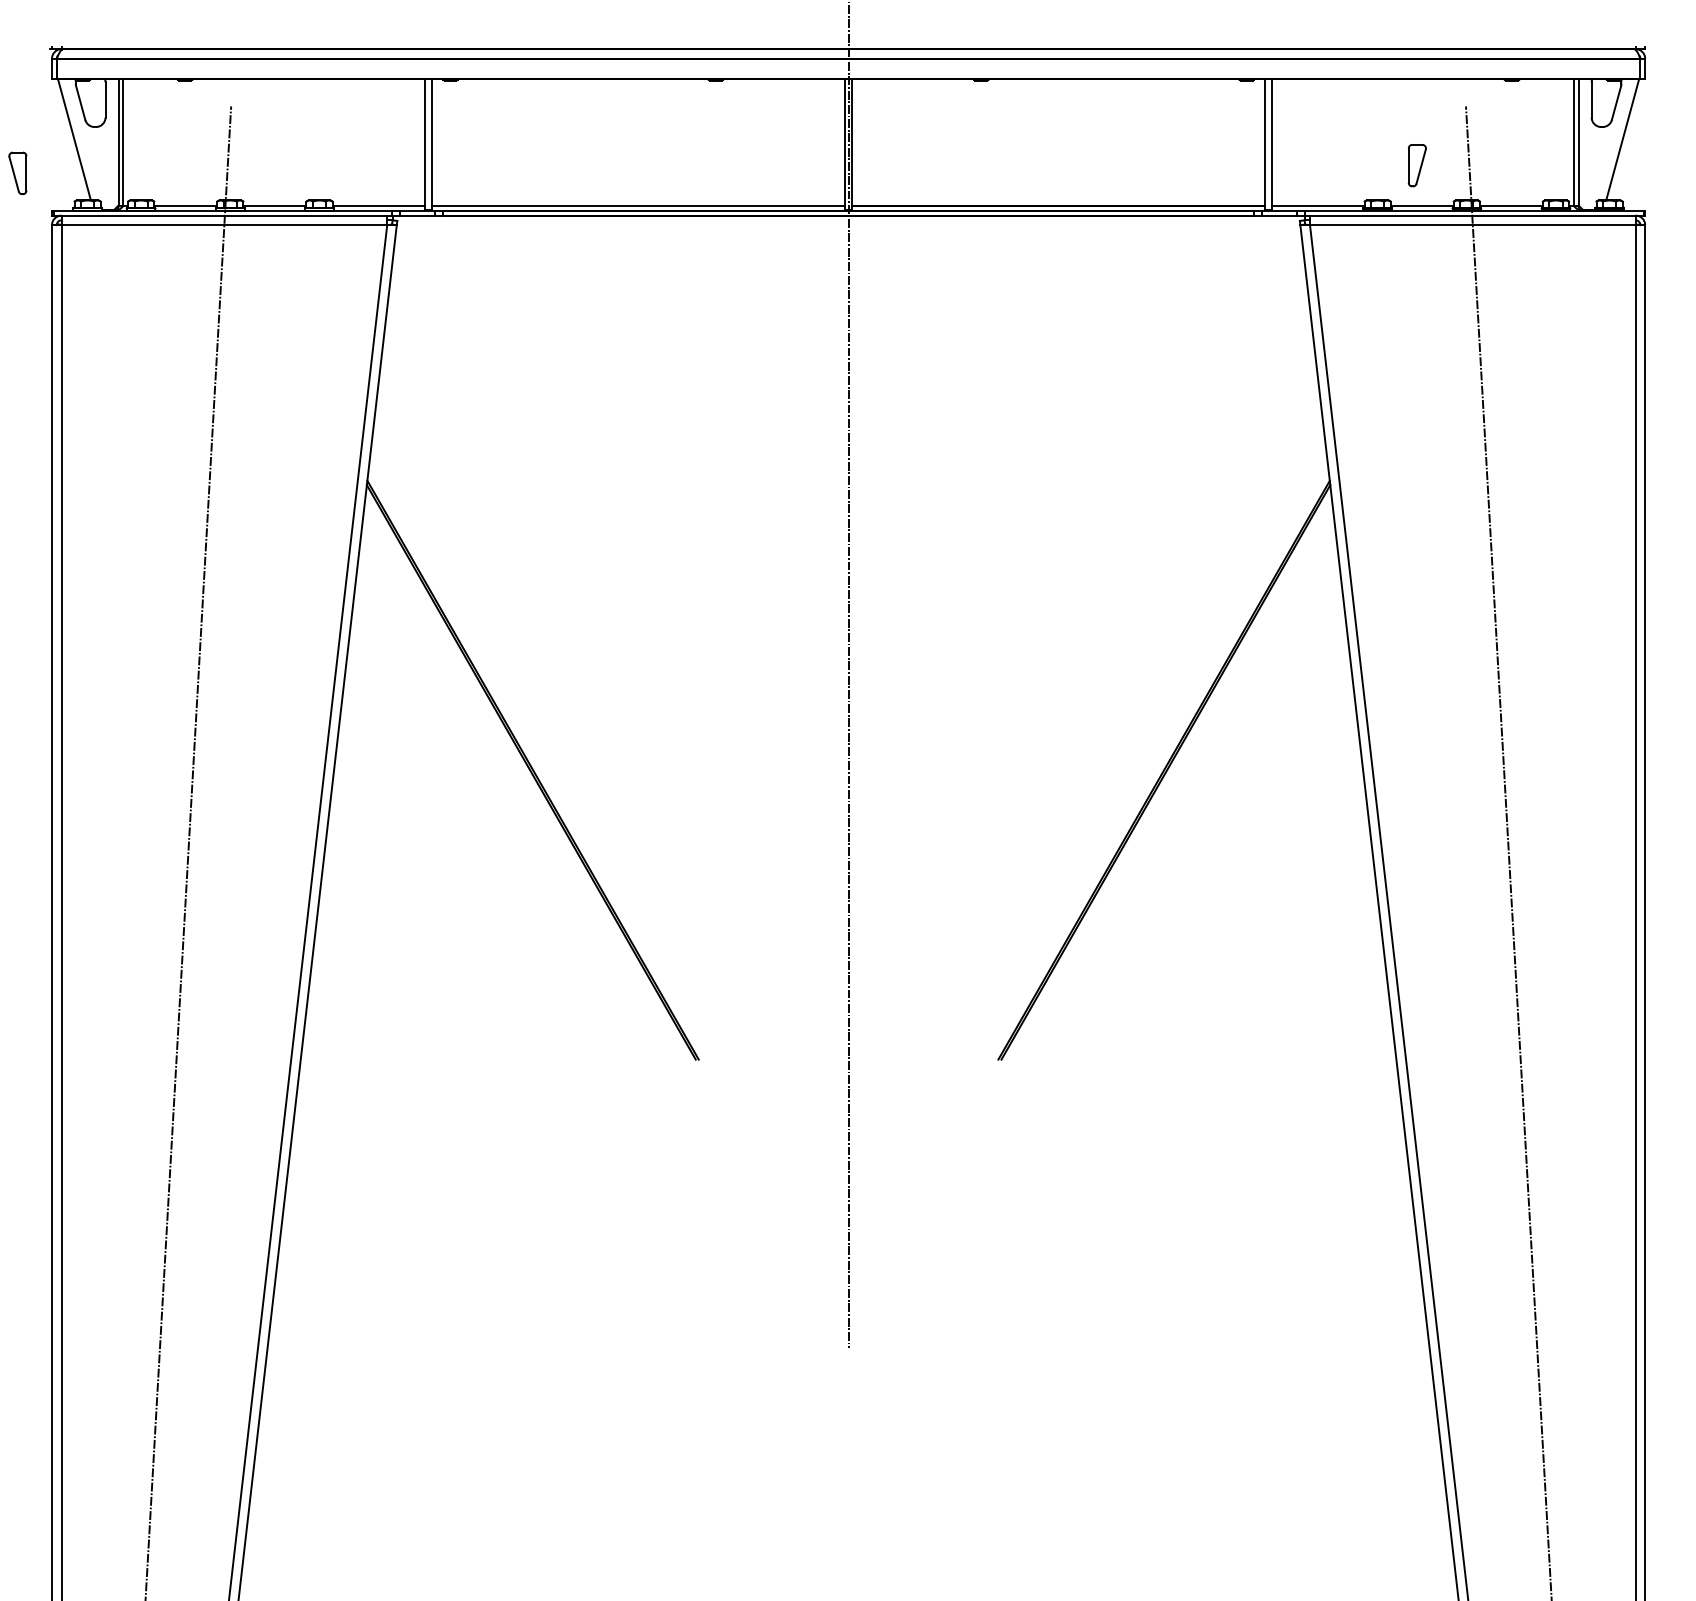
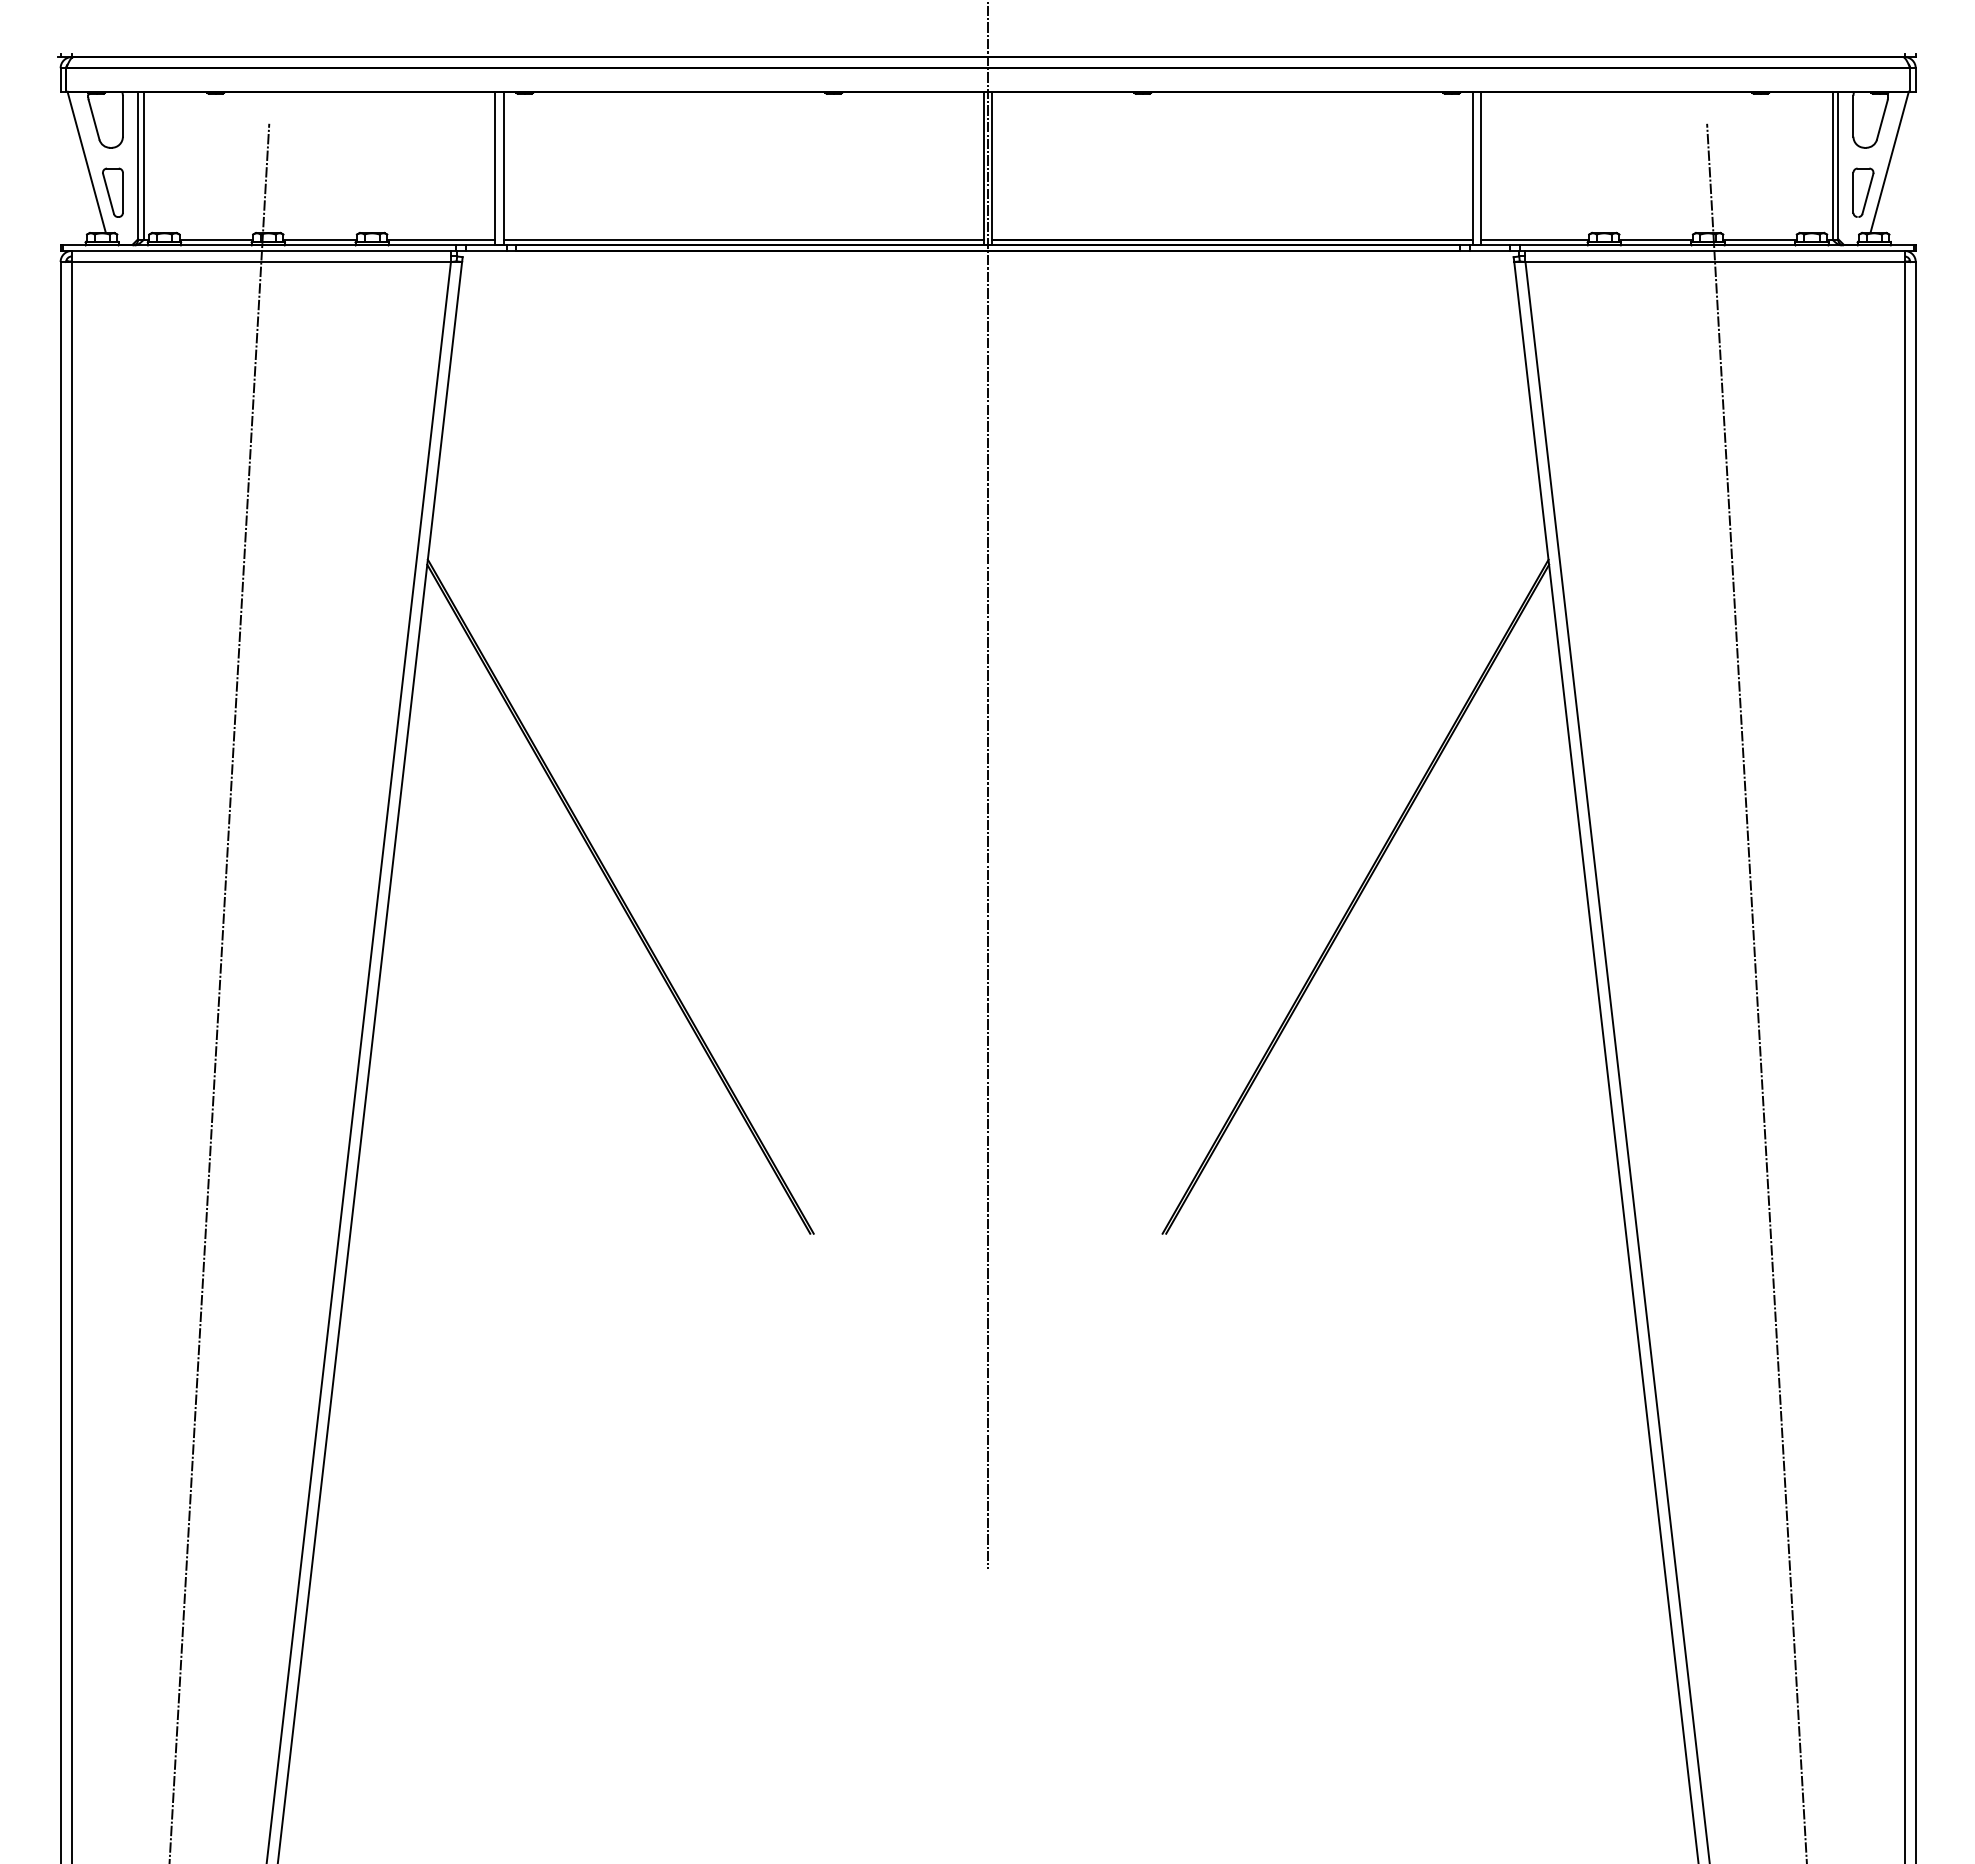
part: (1417, 165) -> (1863, 192), moved
part: (17, 173) -> (112, 192), moved

